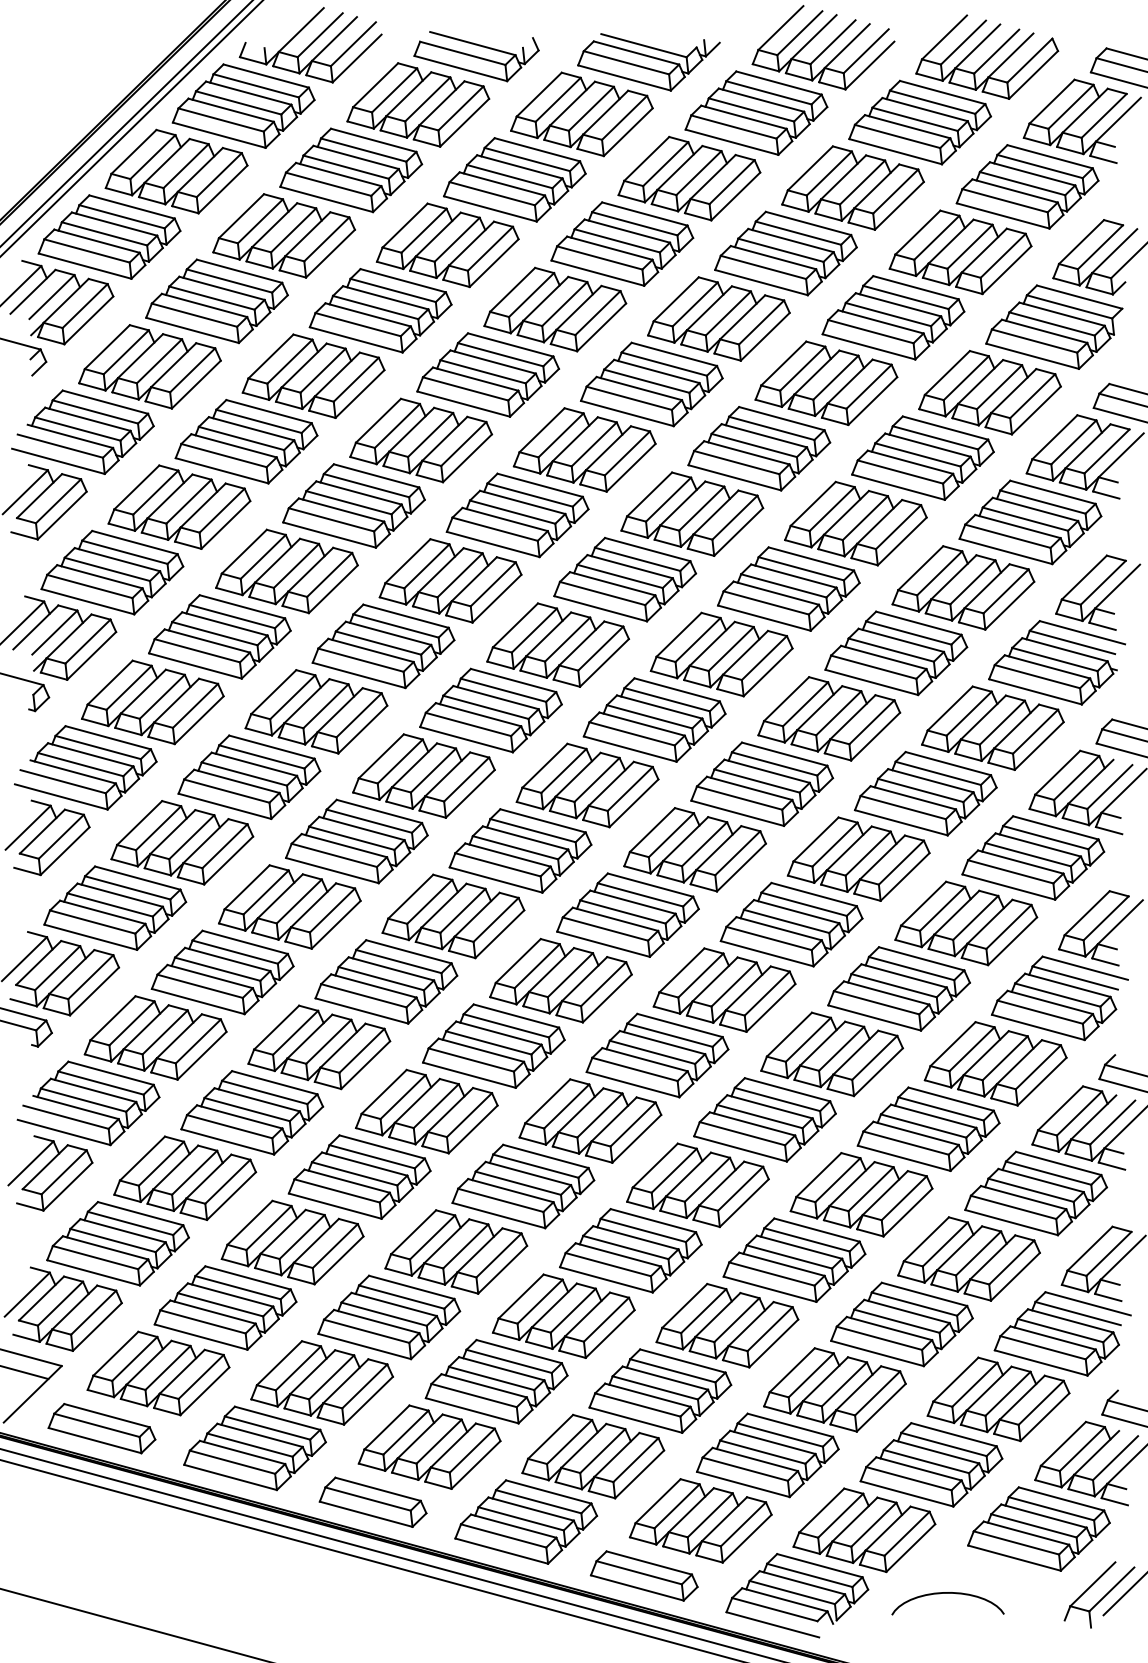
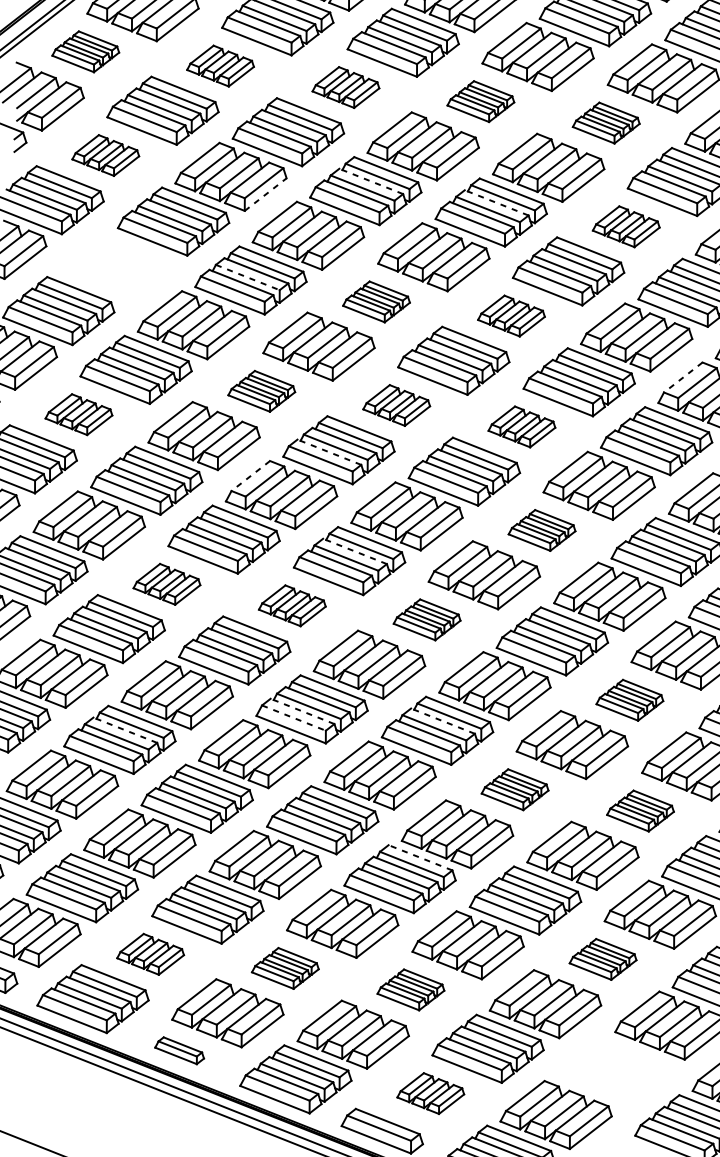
part: (283, 235) -> (220, 65), size x0.6
part: (109, 236) -> (86, 51), size x0.6
part: (622, 243) -> (481, 101), size x0.6
part: (447, 245) -> (346, 87), size x0.6
part: (785, 253) -> (606, 122), size x0.6
line: (492, 361) -> (370, 180), solid -> dashed
part: (149, 366) -> (105, 155), size x0.6
line: (656, 371) -> (496, 202), solid -> dashed
part: (826, 383) -> (626, 226), size x0.6
line: (360, 393) -> (266, 194), solid -> dashed
line: (349, 502) -> (248, 277), solid -> dashed
part: (179, 506) -> (116, 265), removed
part: (692, 513) -> (511, 315), size x0.6
part: (517, 515) -> (376, 301), size x0.6
line: (920, 568) -> (683, 377), solid -> dashed
part: (558, 644) -> (397, 405), size x0.6
part: (383, 646) -> (262, 391), size x0.6
part: (721, 654) -> (522, 426), size x0.6
part: (152, 702) -> (78, 414), size x0.6
line: (478, 714) -> (329, 452), solid -> dashed
line: (380, 756) -> (250, 476), solid -> dashed
part: (762, 783) -> (542, 529), size x0.6
line: (525, 837) -> (355, 551), solid -> dashed
part: (289, 906) -> (166, 583), size x0.6
part: (627, 914) -> (427, 619), size x0.6
part: (453, 916) -> (292, 605), size x0.6
part: (898, 988) -> (629, 699), size x0.6
line: (662, 1042) -> (442, 721), solid -> dashed
line: (480, 1050) -> (301, 711), solid -> dashed
line: (471, 1060) -> (294, 718), solid -> dashed
line: (256, 1099) -> (124, 729), solid -> dashed
part: (764, 1119) -> (515, 789), size x0.6
part: (928, 1128) -> (640, 810), size x0.6
line: (652, 1220) -> (419, 857), solid -> dashed
part: (901, 1324) -> (602, 959), size x0.6
part: (496, 1381) -> (285, 968), size x0.6
part: (321, 1382) -> (150, 953), size x0.6
part: (660, 1390) -> (411, 989), size x0.6
part: (931, 1464) -> (614, 1069), removed
part: (372, 1501) -> (179, 1050), size x0.6
part: (700, 1520) -> (430, 1093), size x0.6

